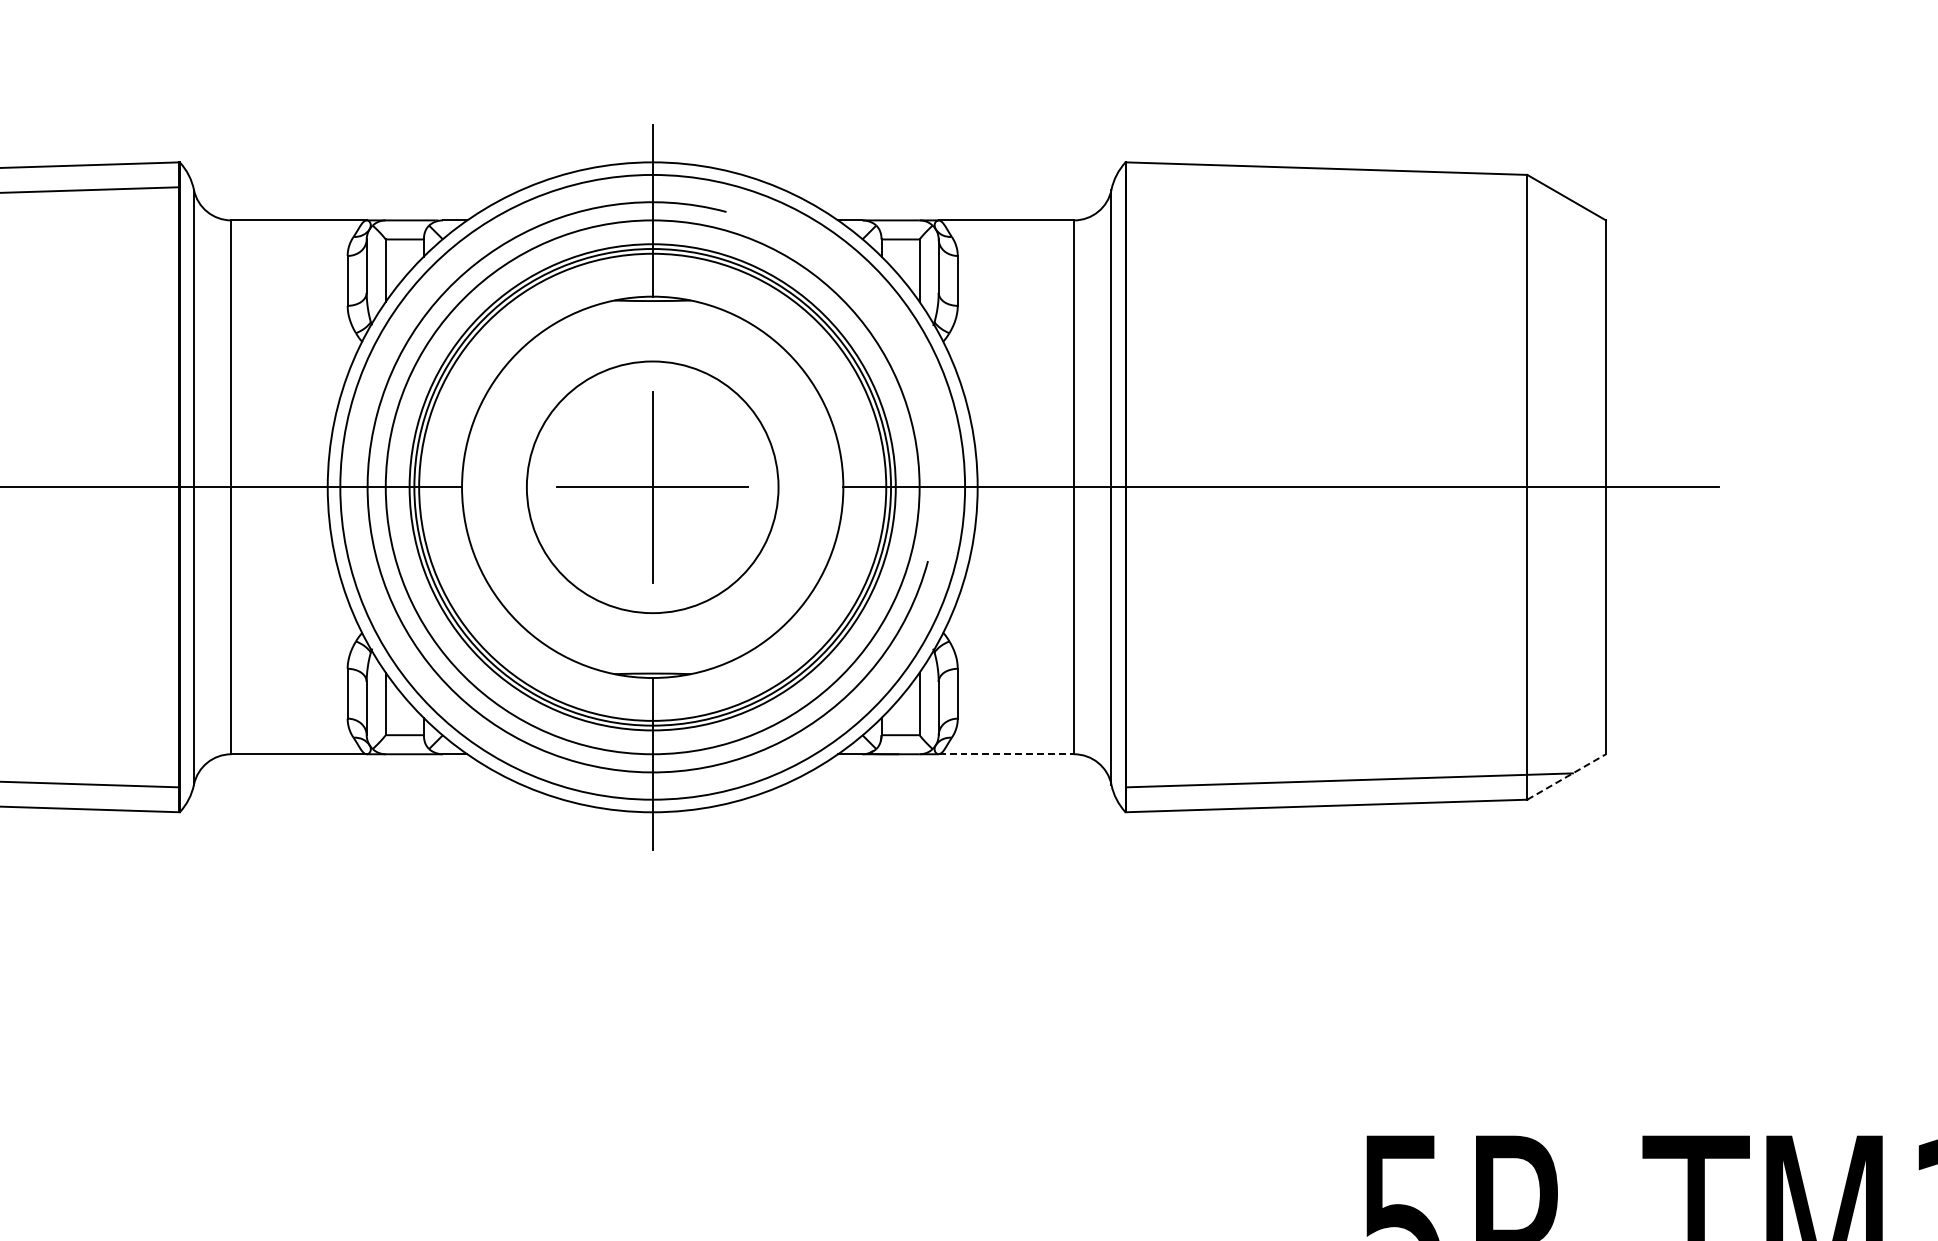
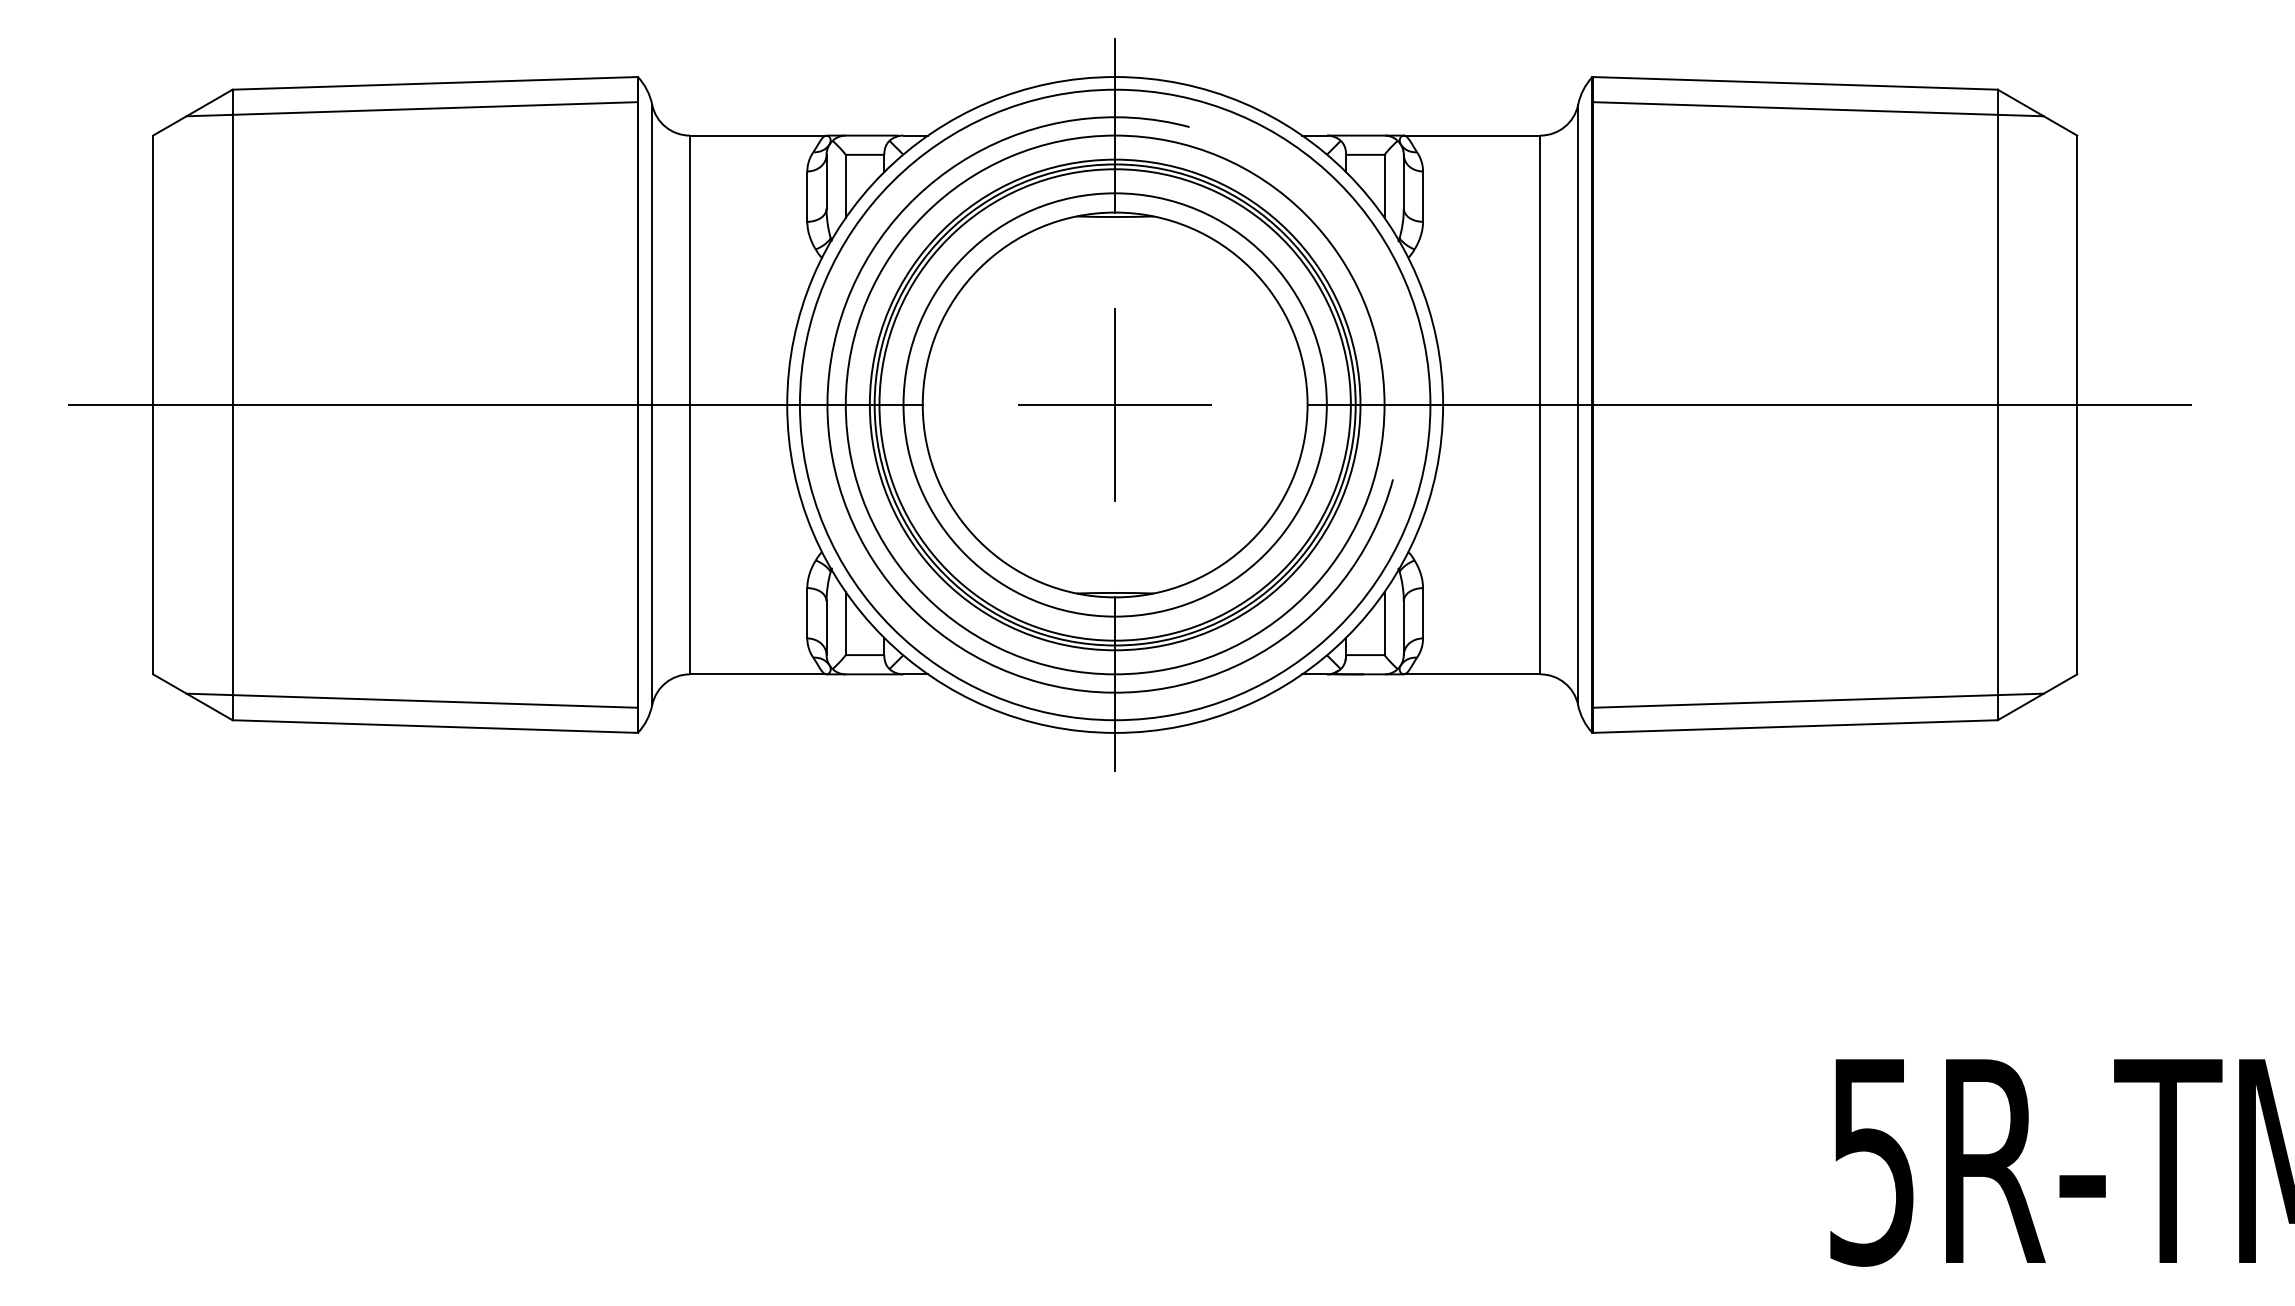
line: (1348, 194) -> (1817, 109), added
circle: (652, 486) -> (1114, 404), size x1.67
line: (1006, 754) -> (1472, 674), dashed -> solid
line: (1566, 777) -> (2037, 697), dashed -> solid

